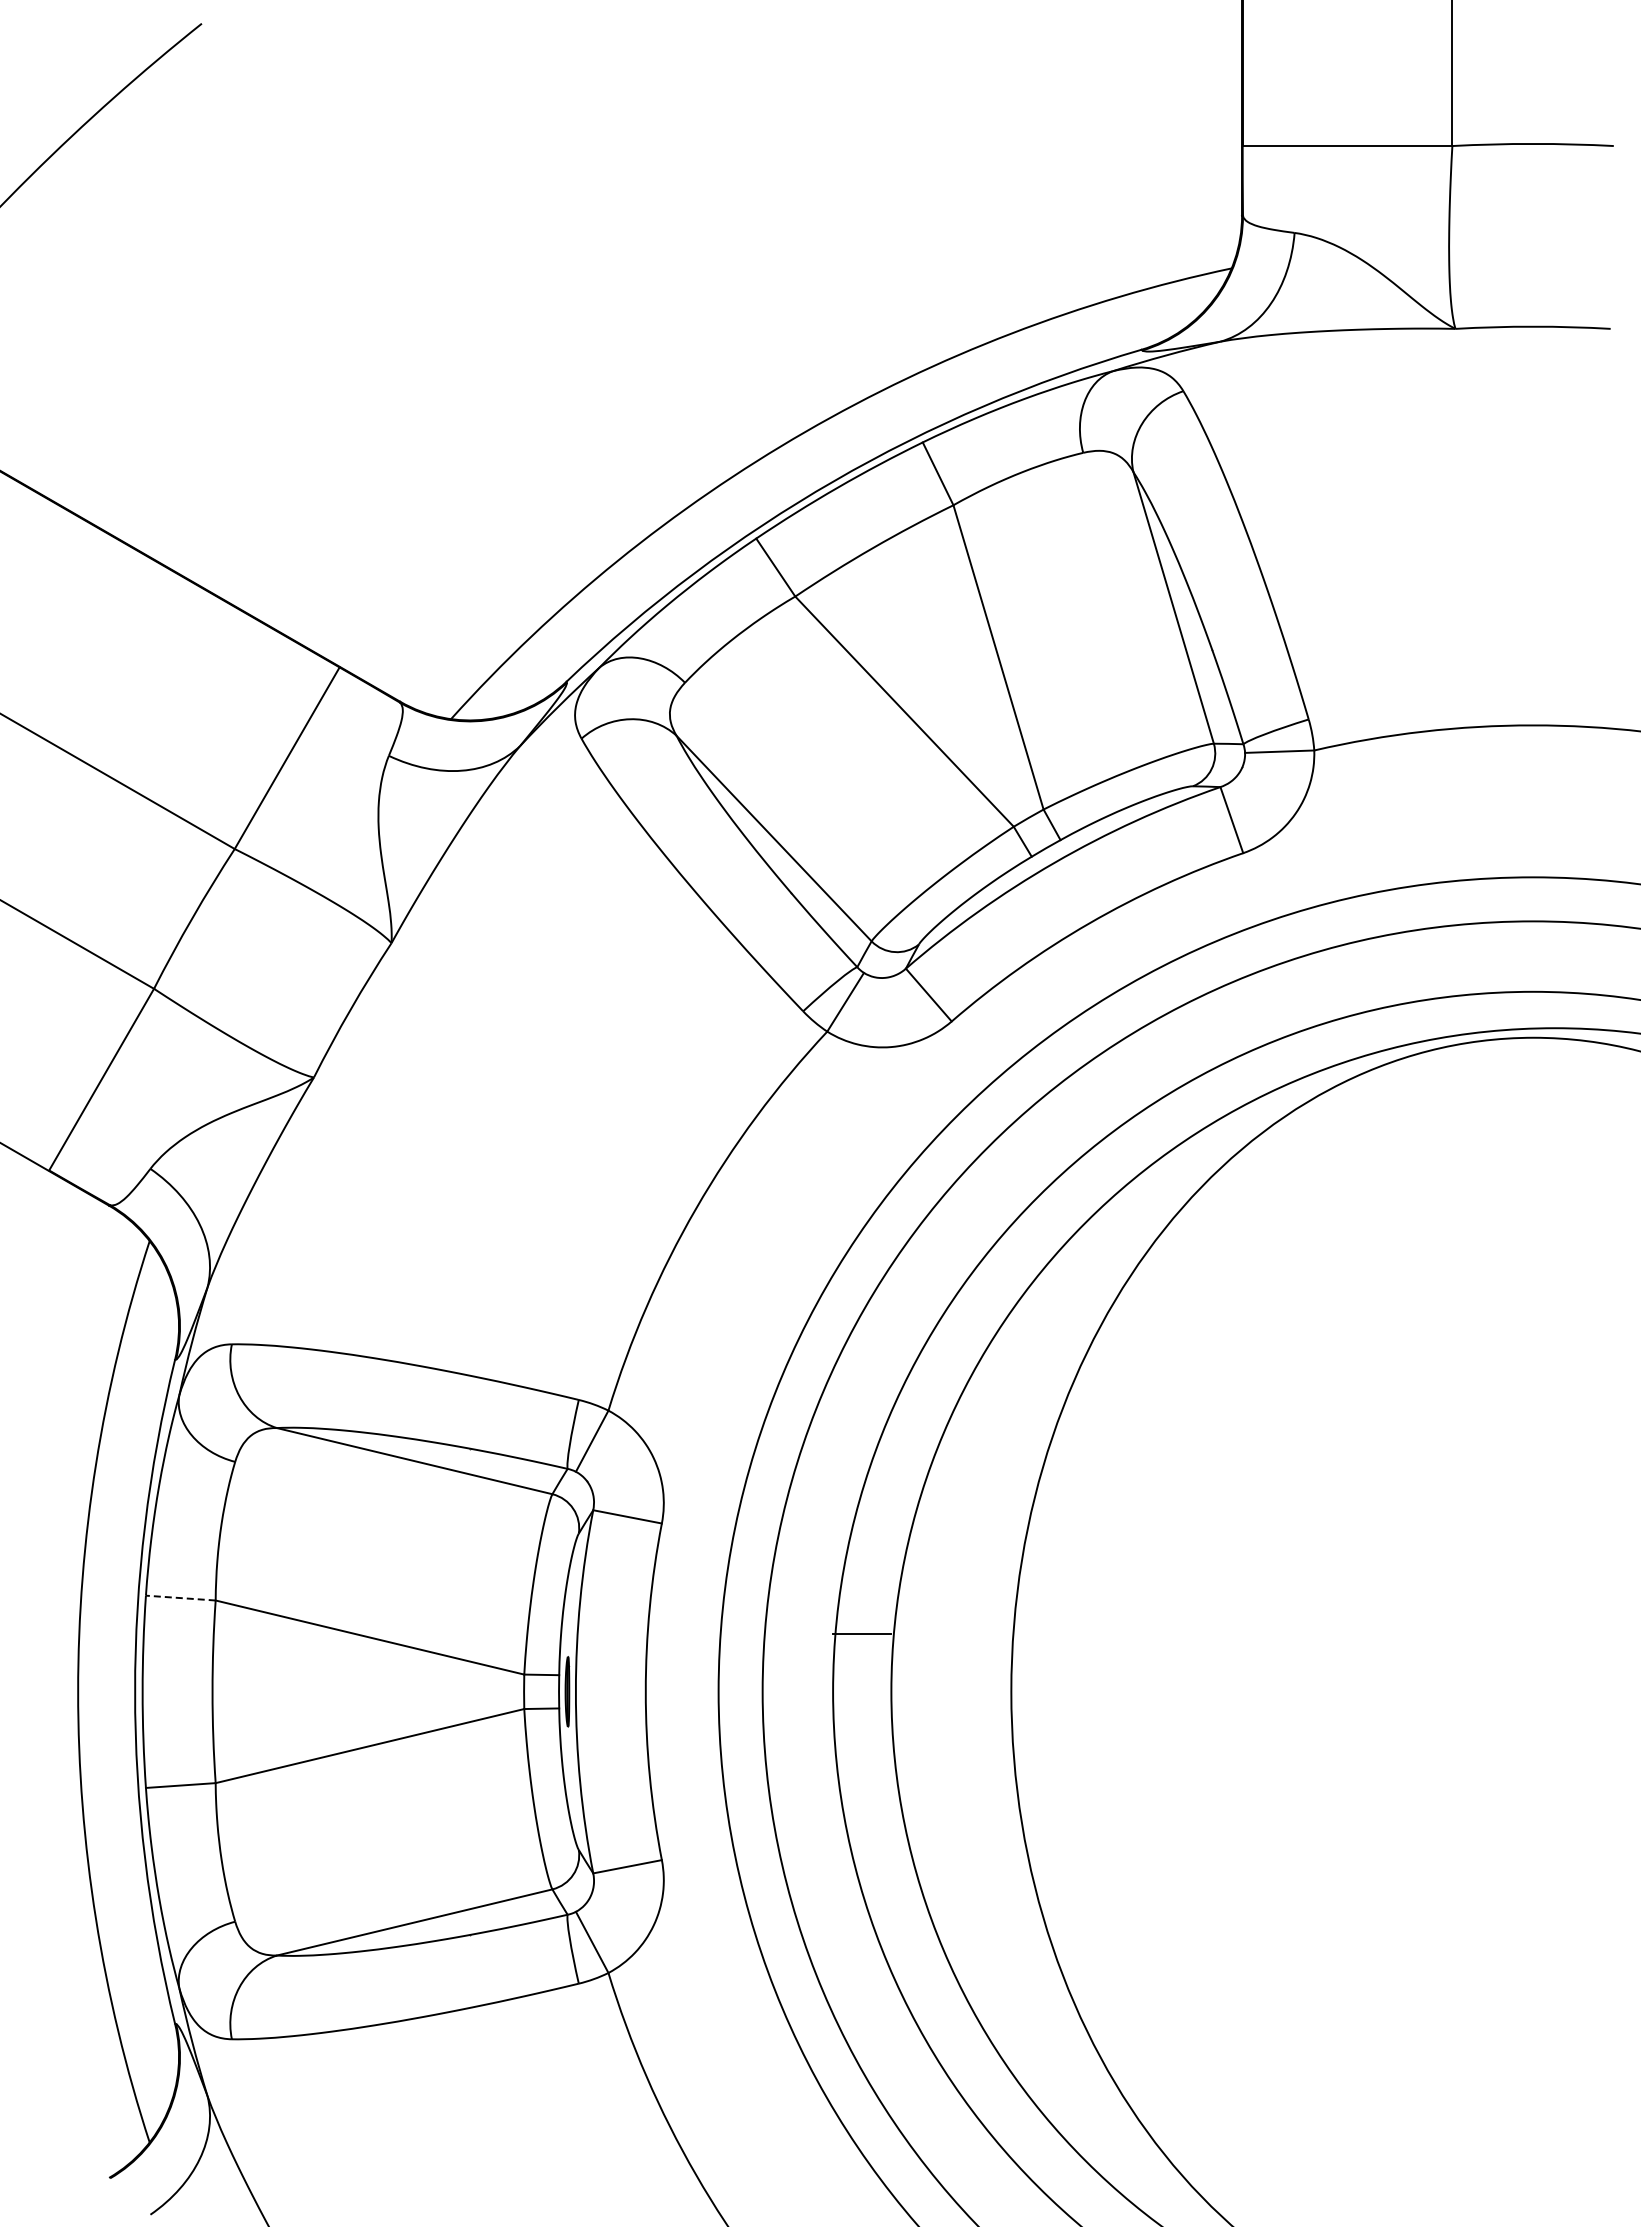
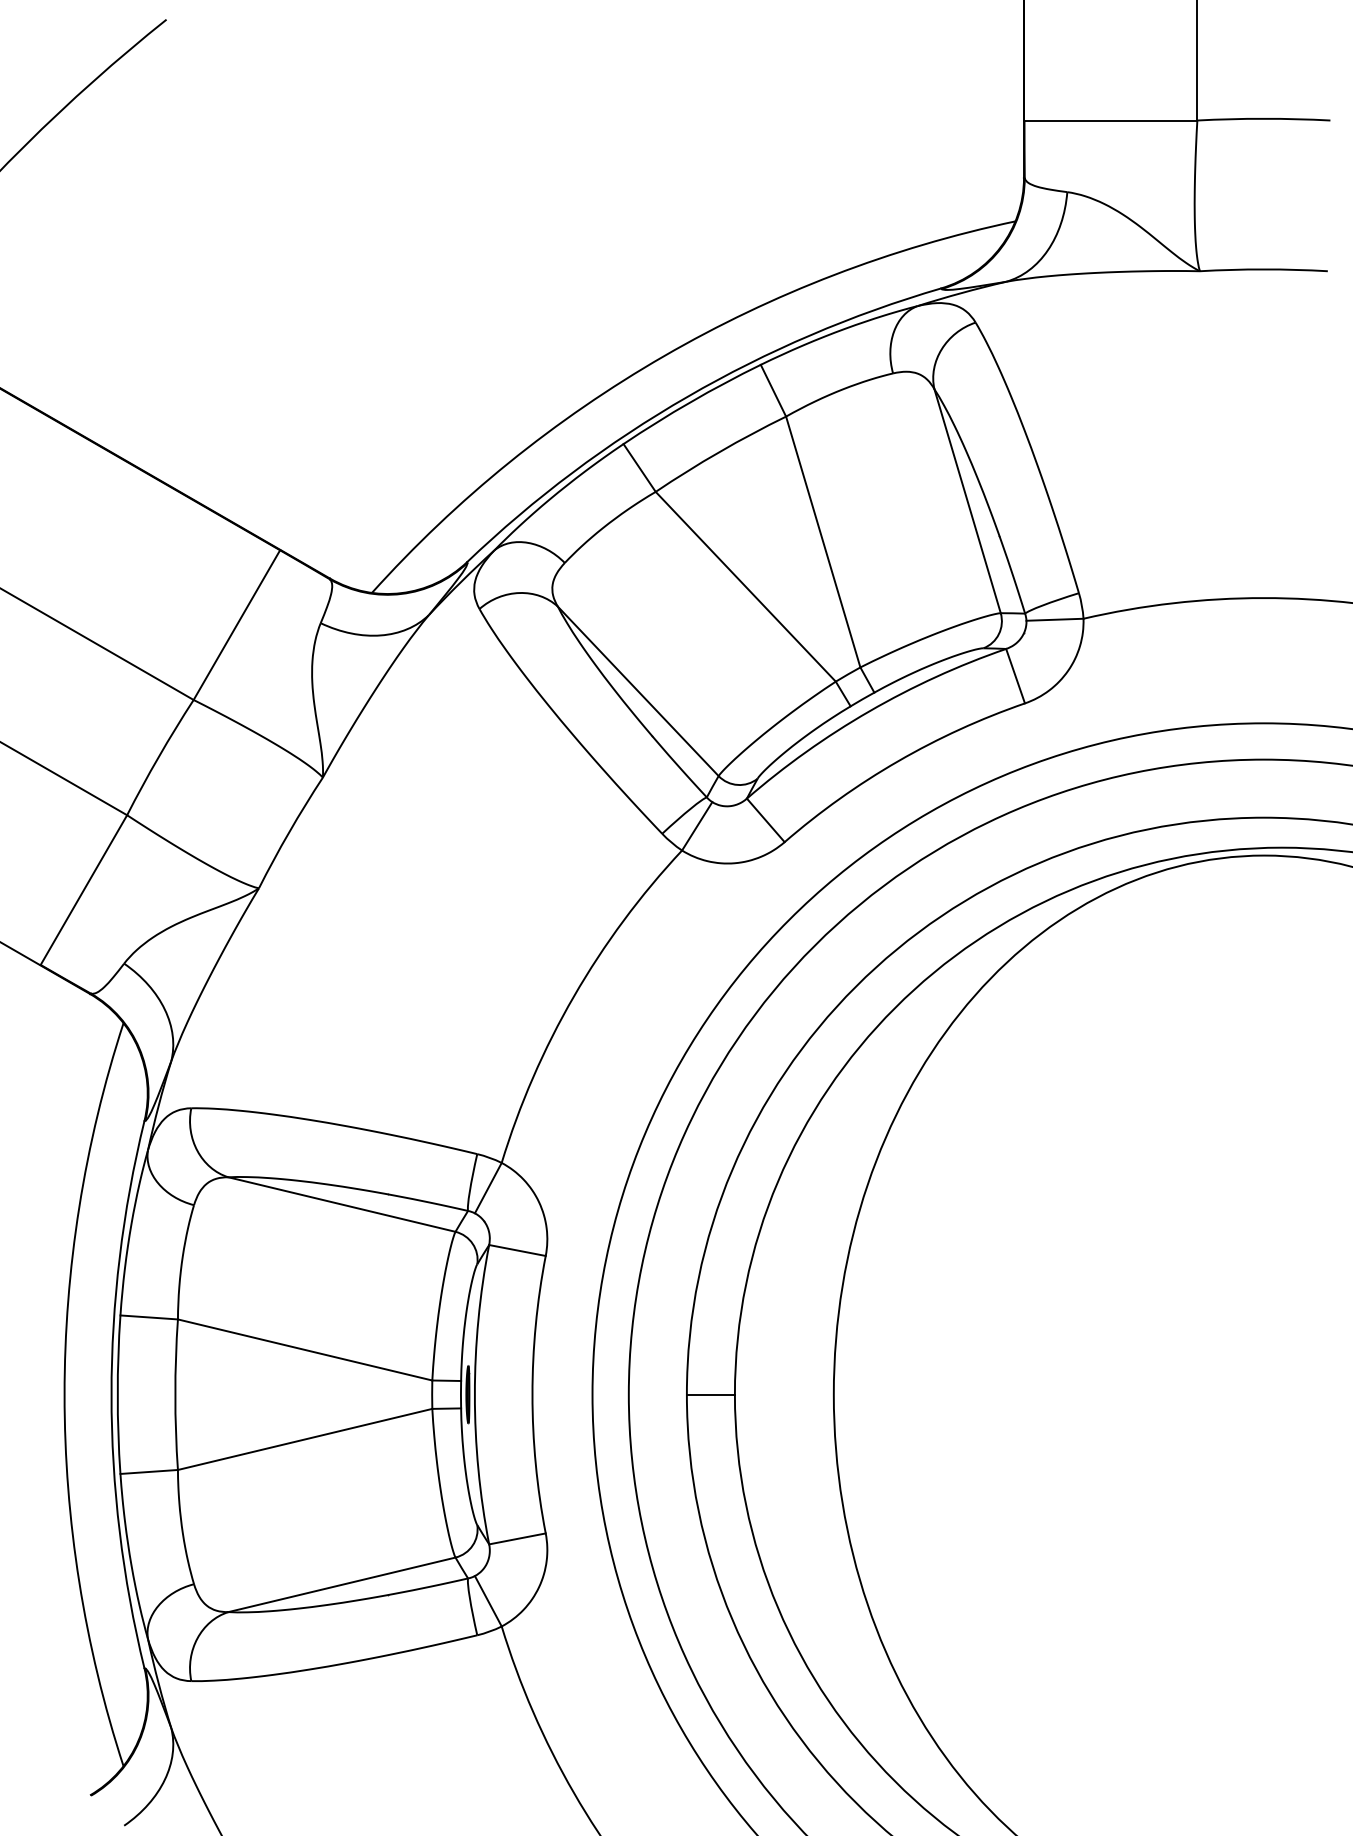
line: (180, 1598) -> (148, 1317), dashed -> solid
line: (862, 1633) -> (711, 1394), moved

